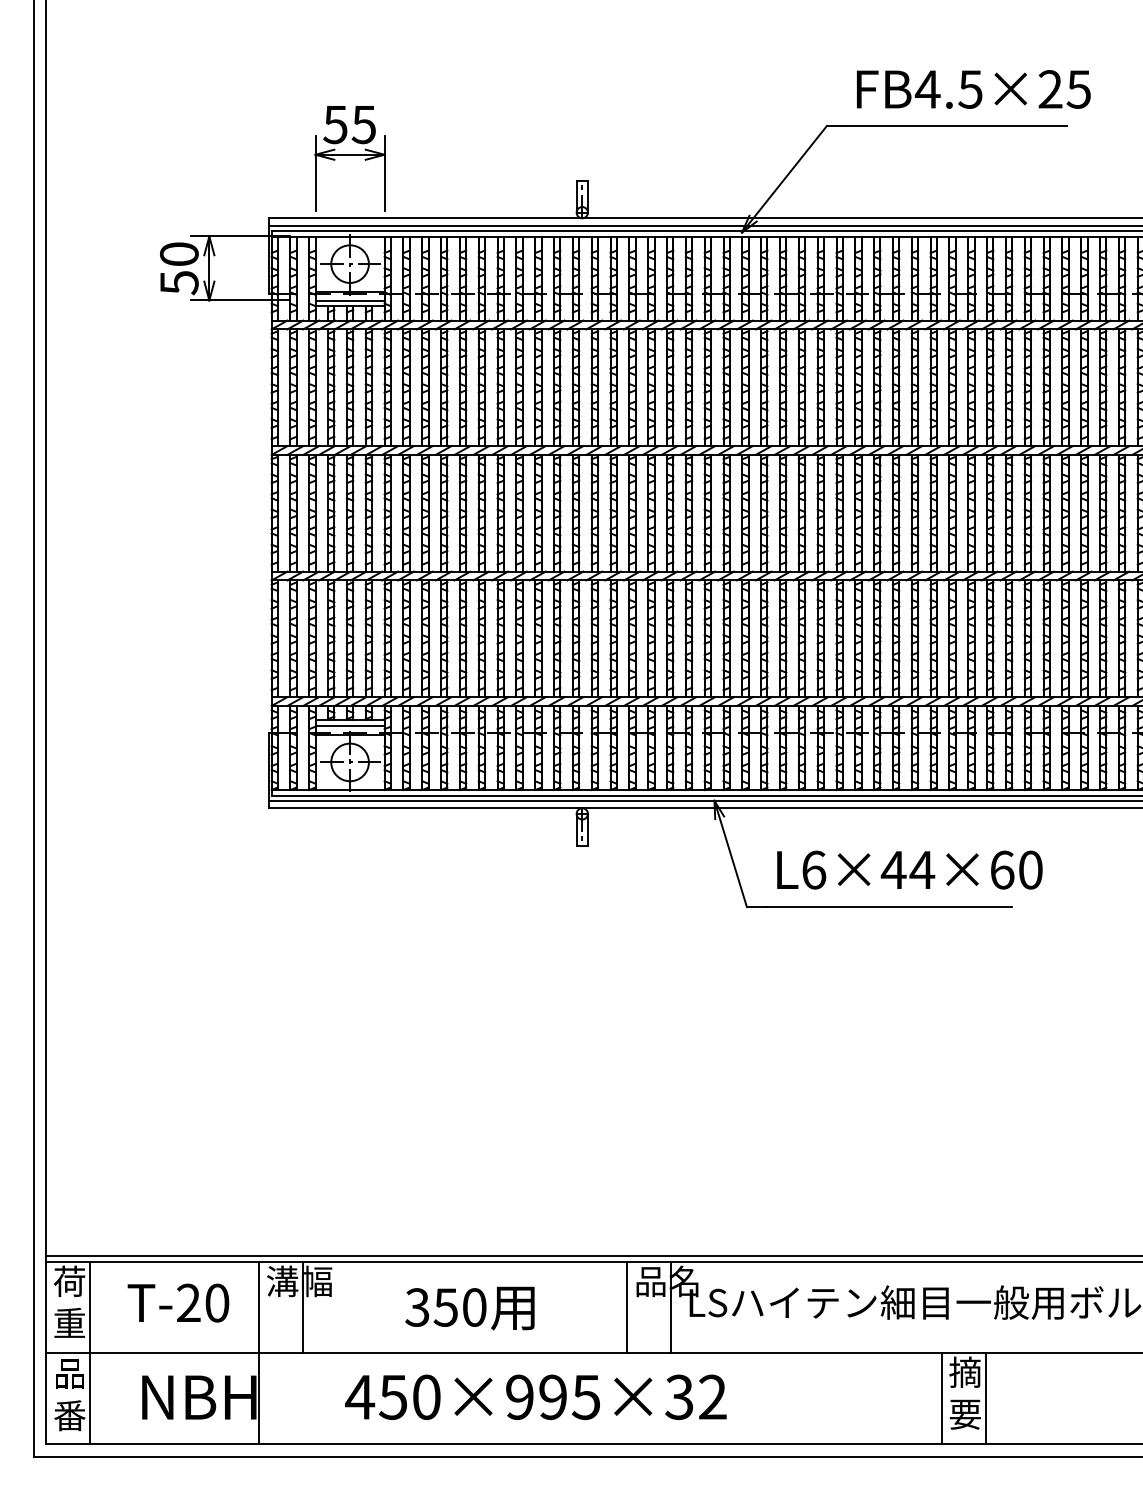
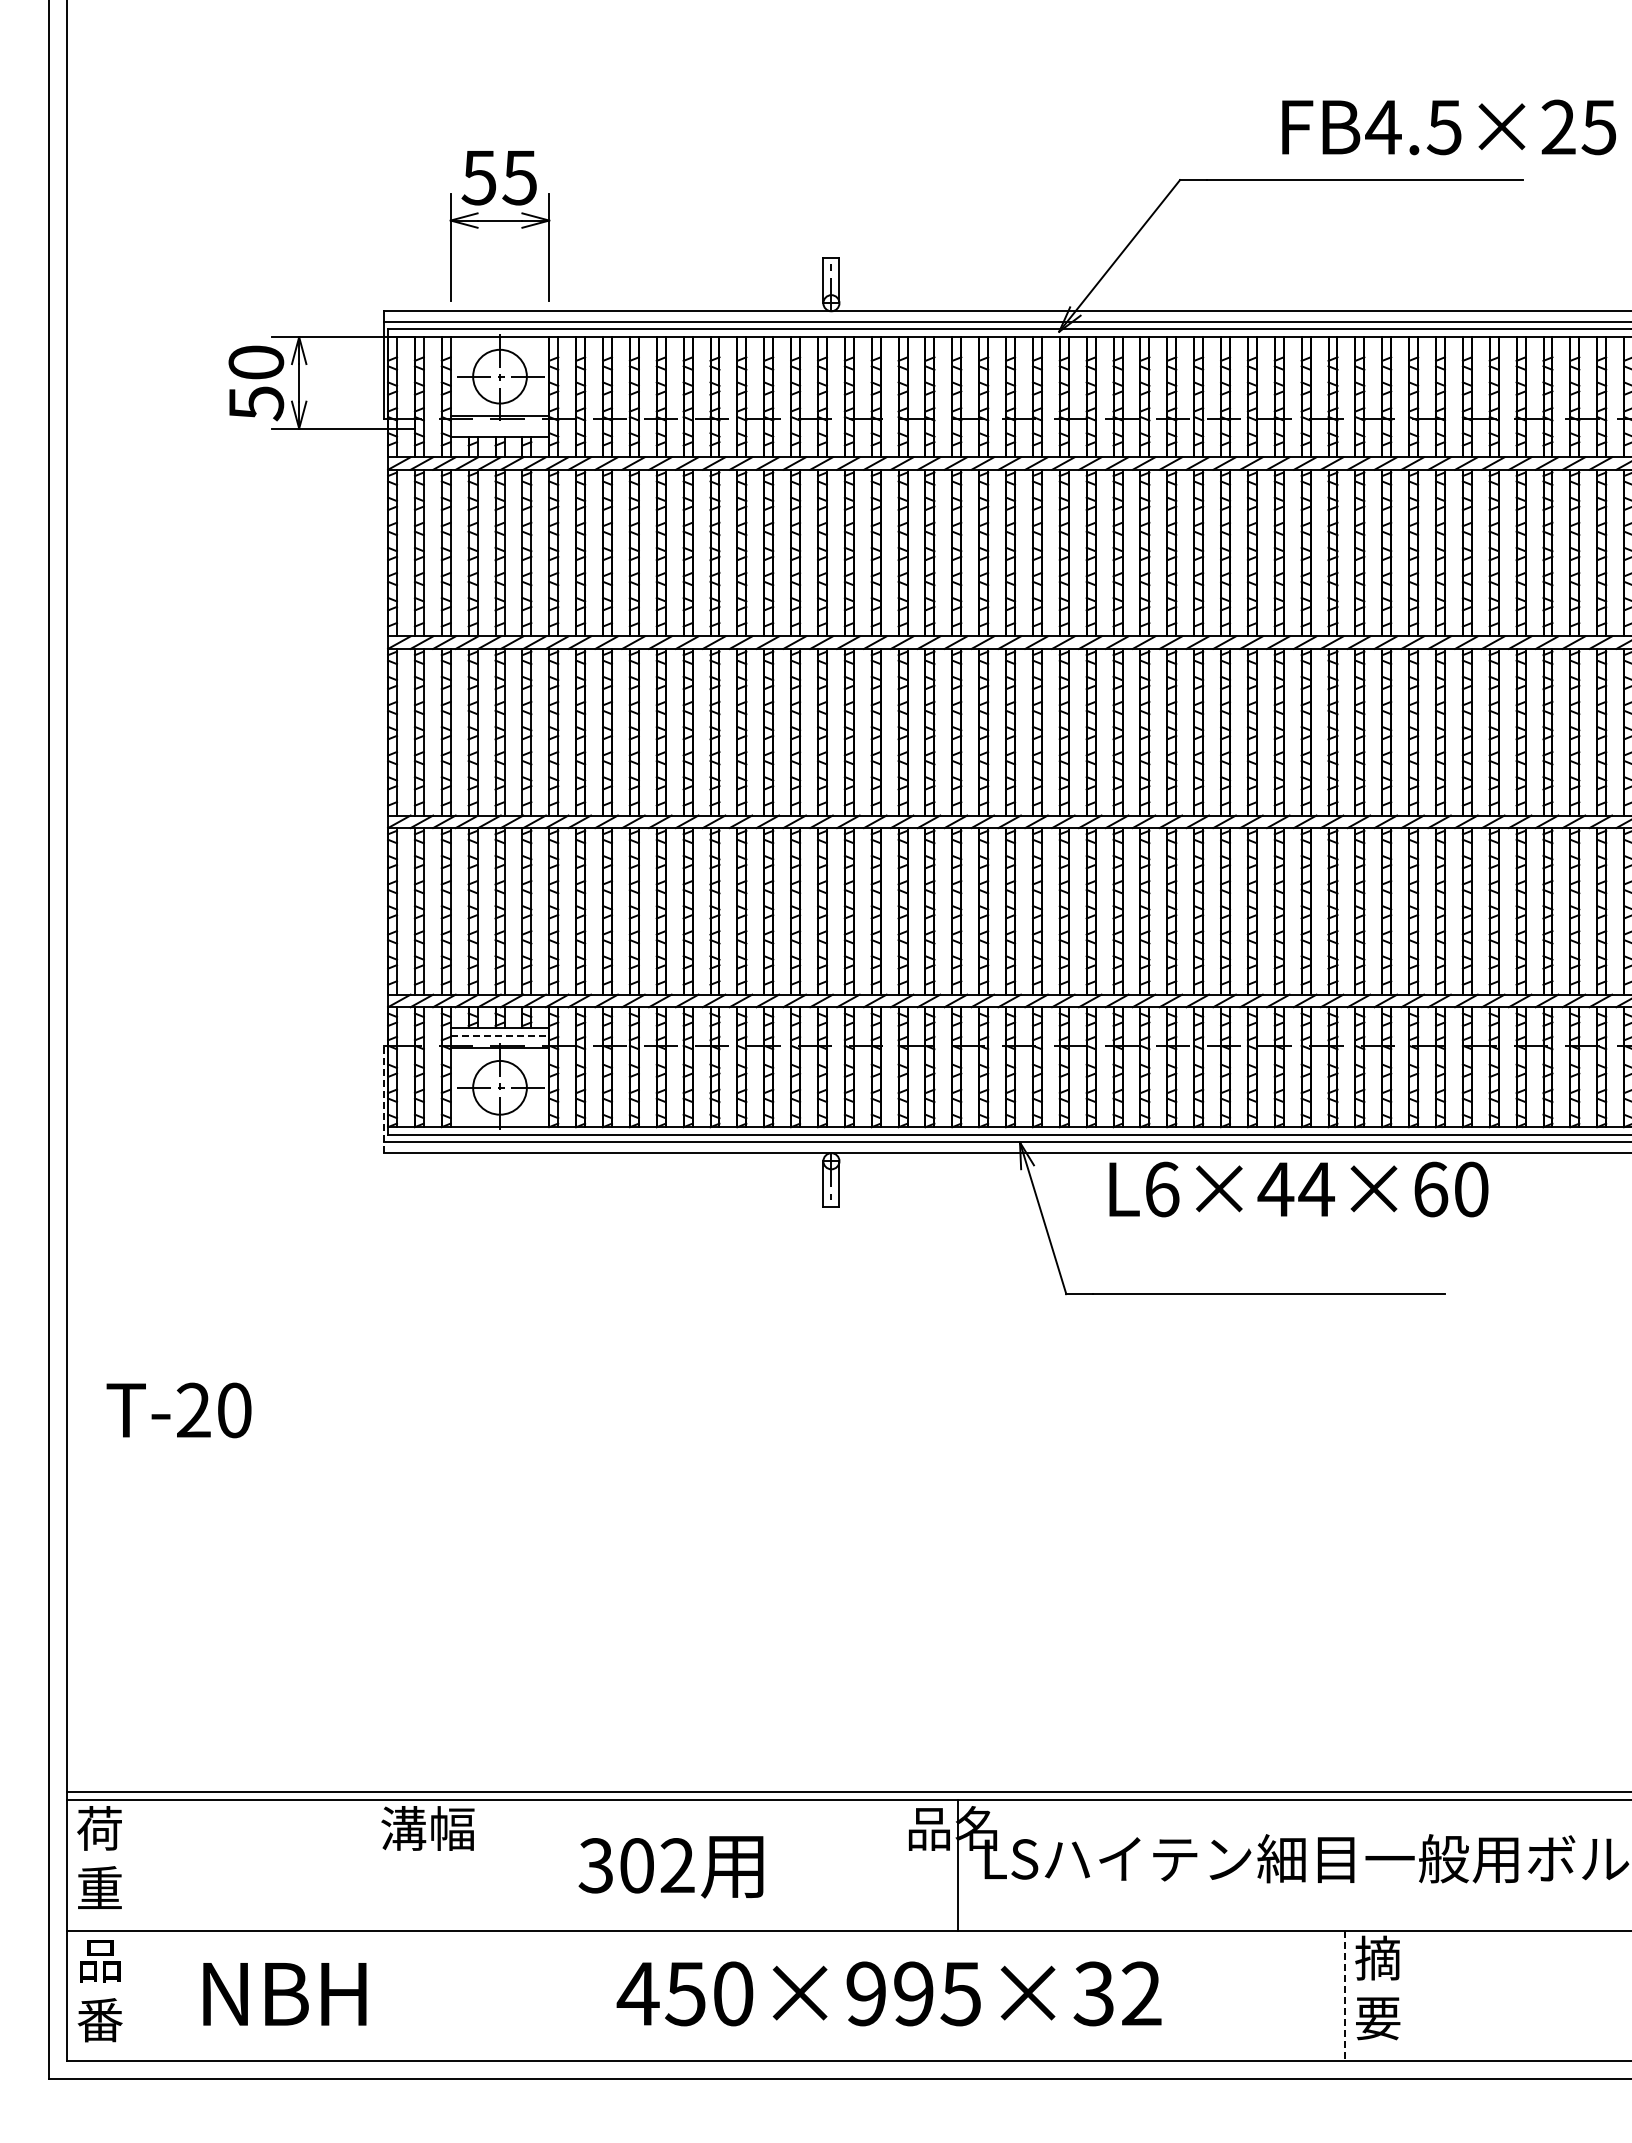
text: (973, 89) -> (1448, 127), moved
line: (349, 300) -> (499, 428), removed
line: (350, 725) -> (500, 1035), solid -> dashed
line: (268, 770) -> (383, 1099), solid -> dashed
text: (909, 870) -> (1298, 1189), moved
text: (178, 1303) -> (178, 1410), moved
line: (302, 1307) -> (432, 1865), removed
text: (459, 1307) -> (656, 1865), 350 -> 302
line: (627, 1307) -> (895, 1865), removed
line: (90, 1352) -> (129, 1930), removed
line: (258, 1352) -> (369, 1930), removed
text: (535, 1397) -> (888, 1993), moved
line: (986, 1398) -> (1408, 1995), removed
line: (942, 1399) -> (1345, 1996), solid -> dashed

